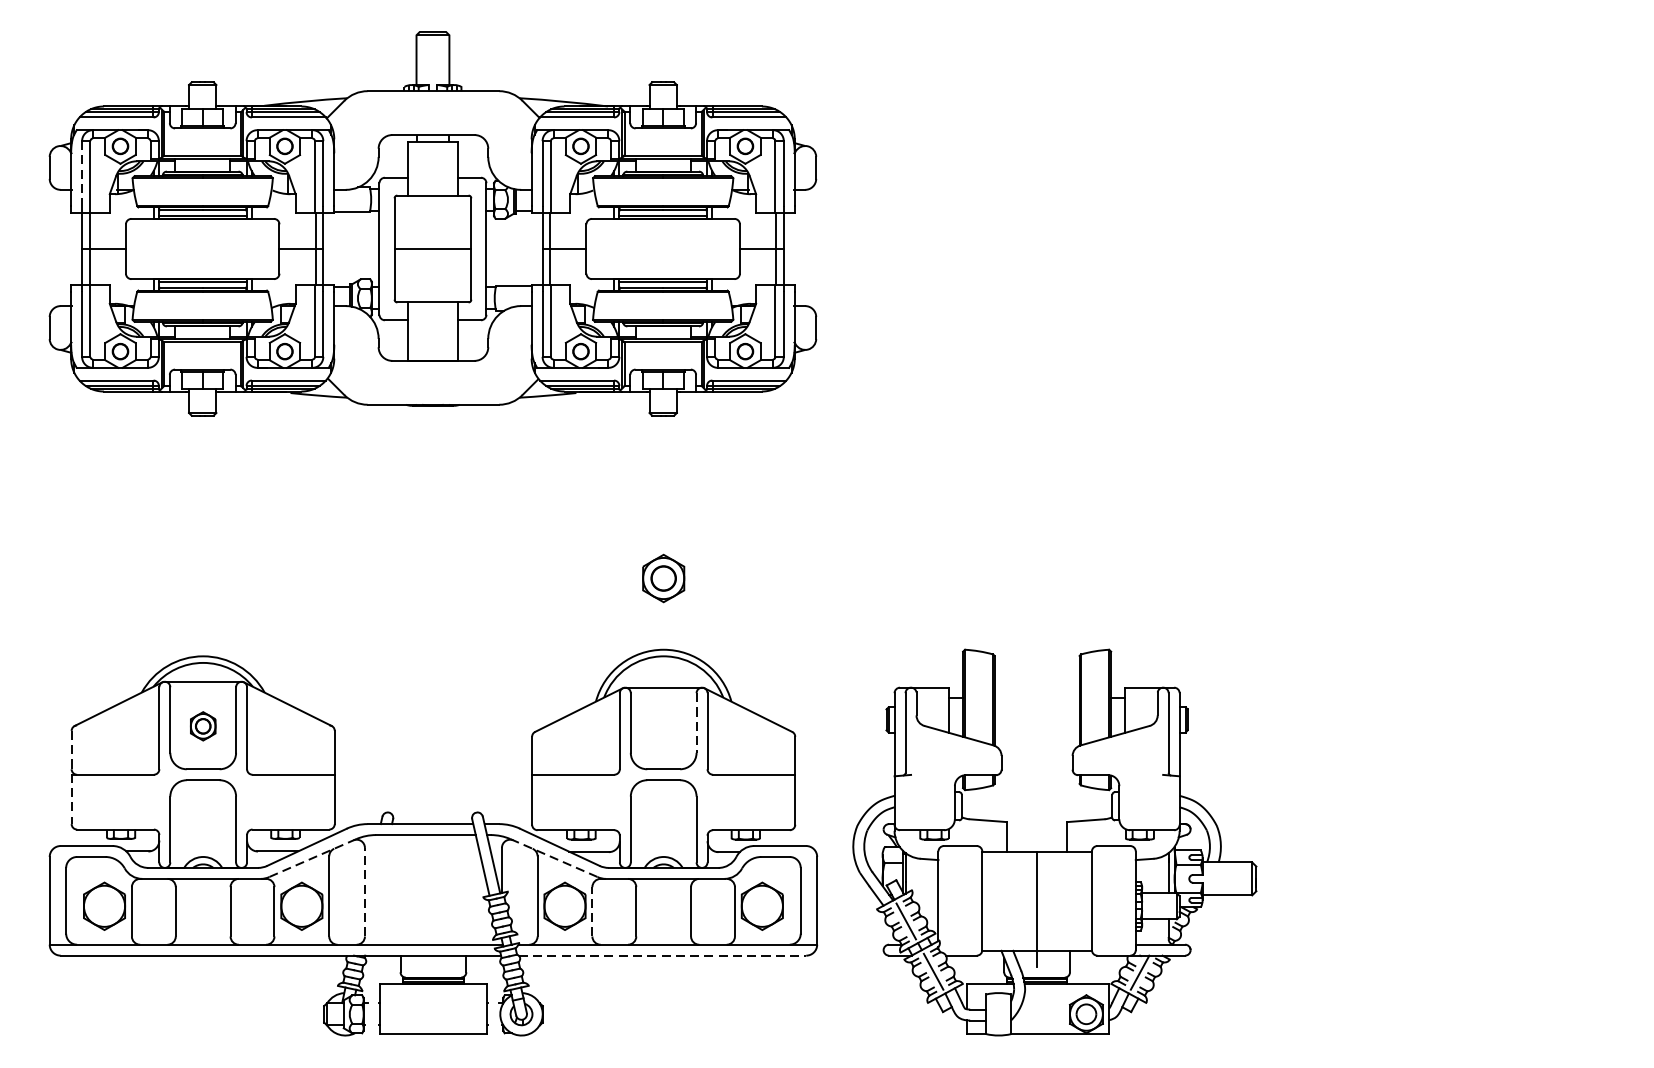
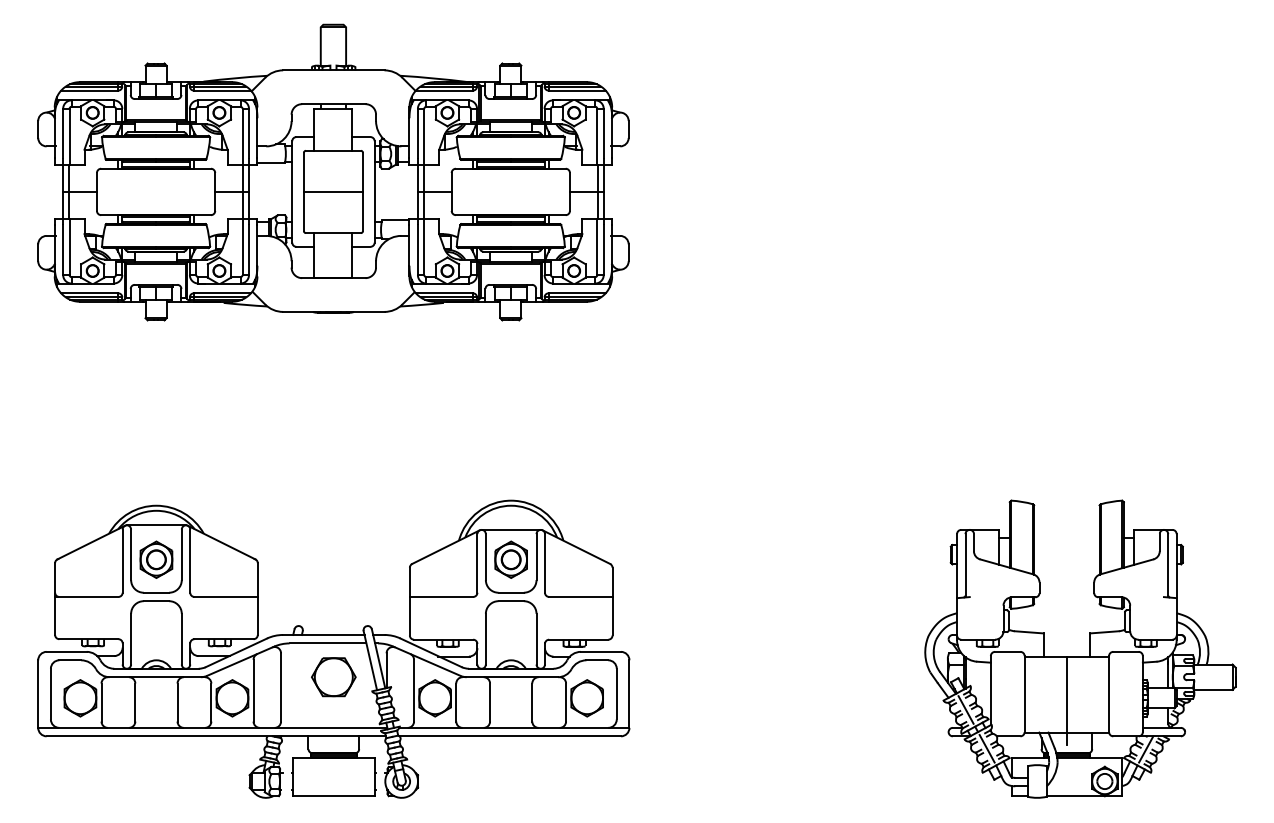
line: (82, 173) -> (63, 133), dashed -> solid
part: (662, 578) -> (510, 559), moved
line: (696, 723) -> (536, 557), dashed -> solid
part: (203, 726) -> (156, 559), size x1.67
line: (72, 778) -> (55, 599), dashed -> solid
part: (1054, 852) -> (1080, 656), moved
line: (312, 858) -> (240, 661), dashed -> solid
line: (553, 858) -> (426, 661), dashed -> solid
part: (433, 879) -> (333, 677), added
line: (365, 890) -> (281, 686), dashed -> solid
line: (592, 911) -> (456, 702), dashed -> solid
line: (662, 955) -> (510, 736), dashed -> solid

